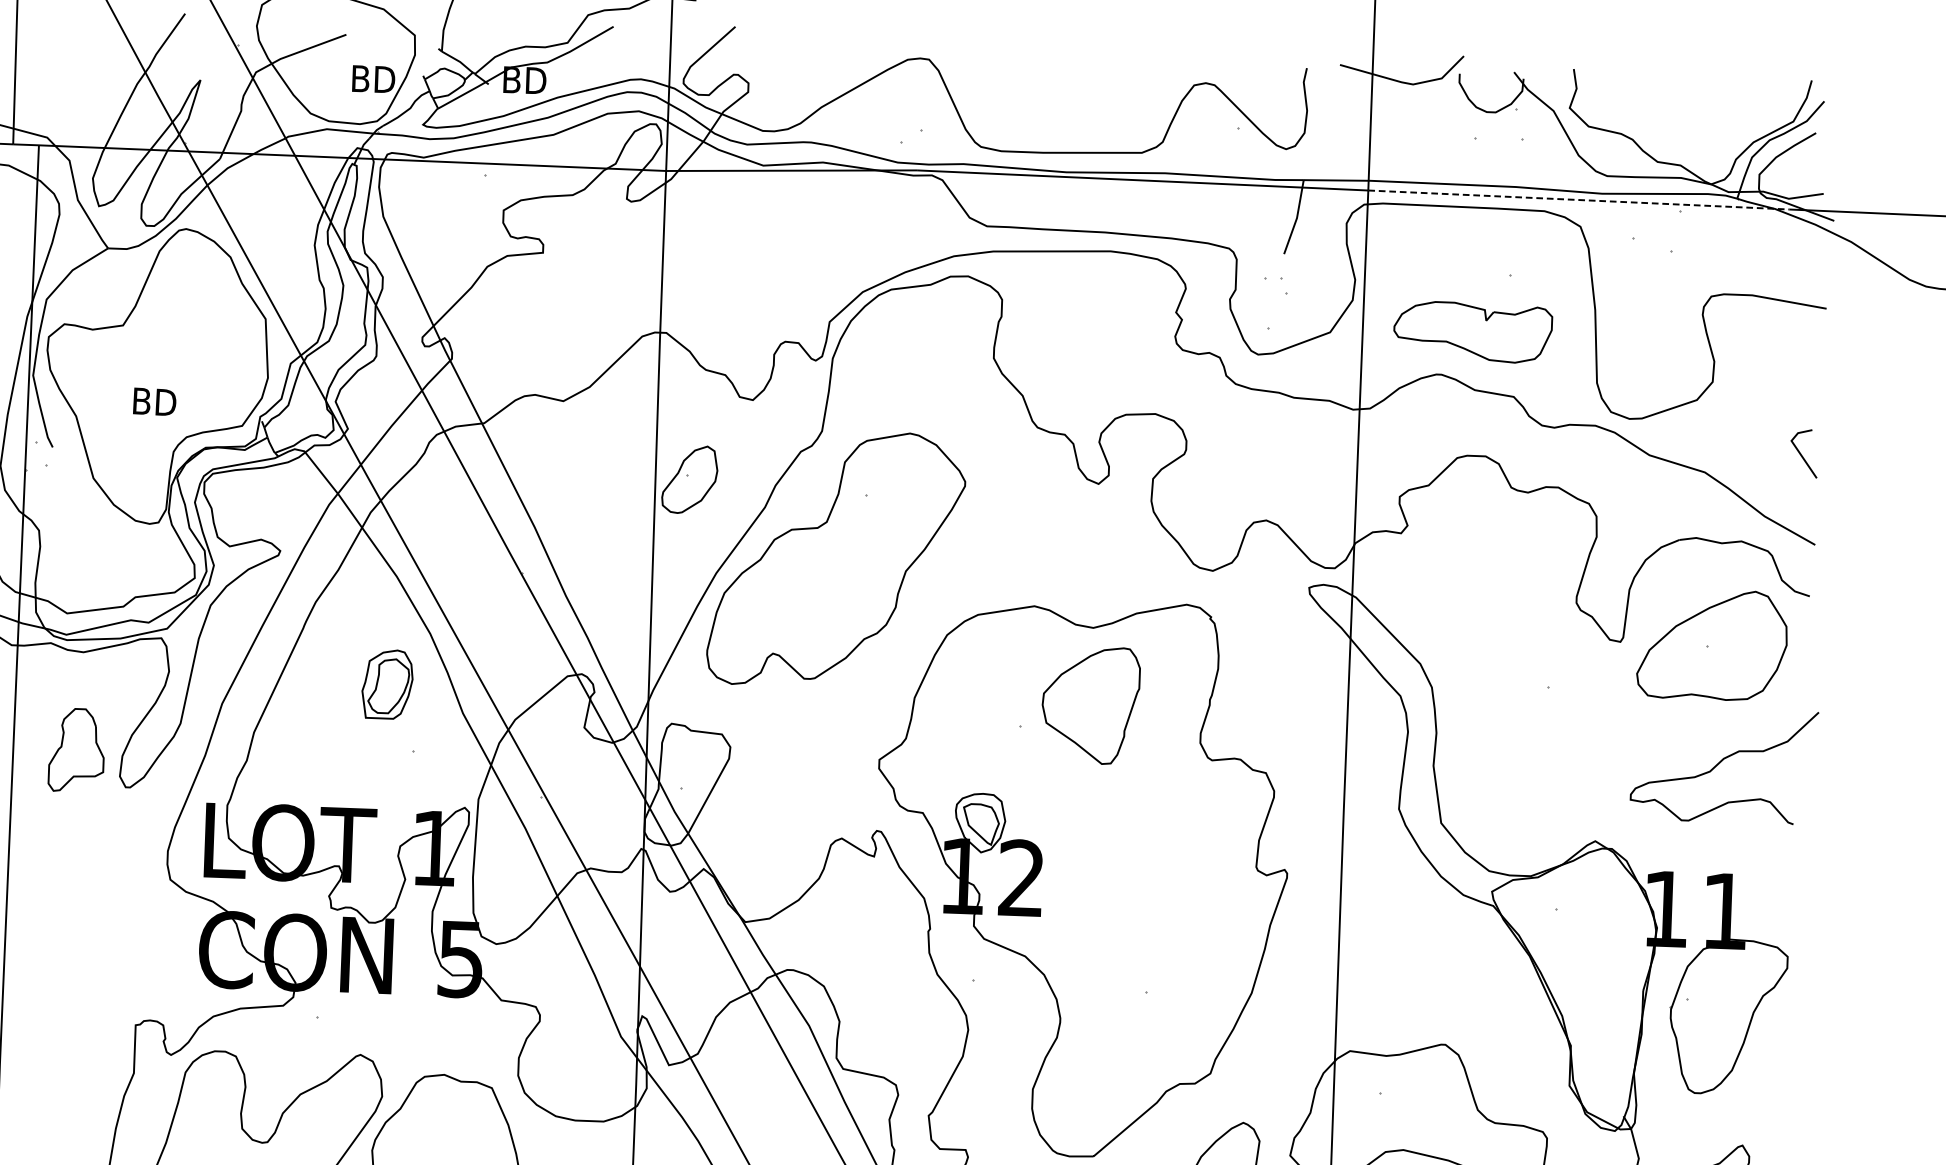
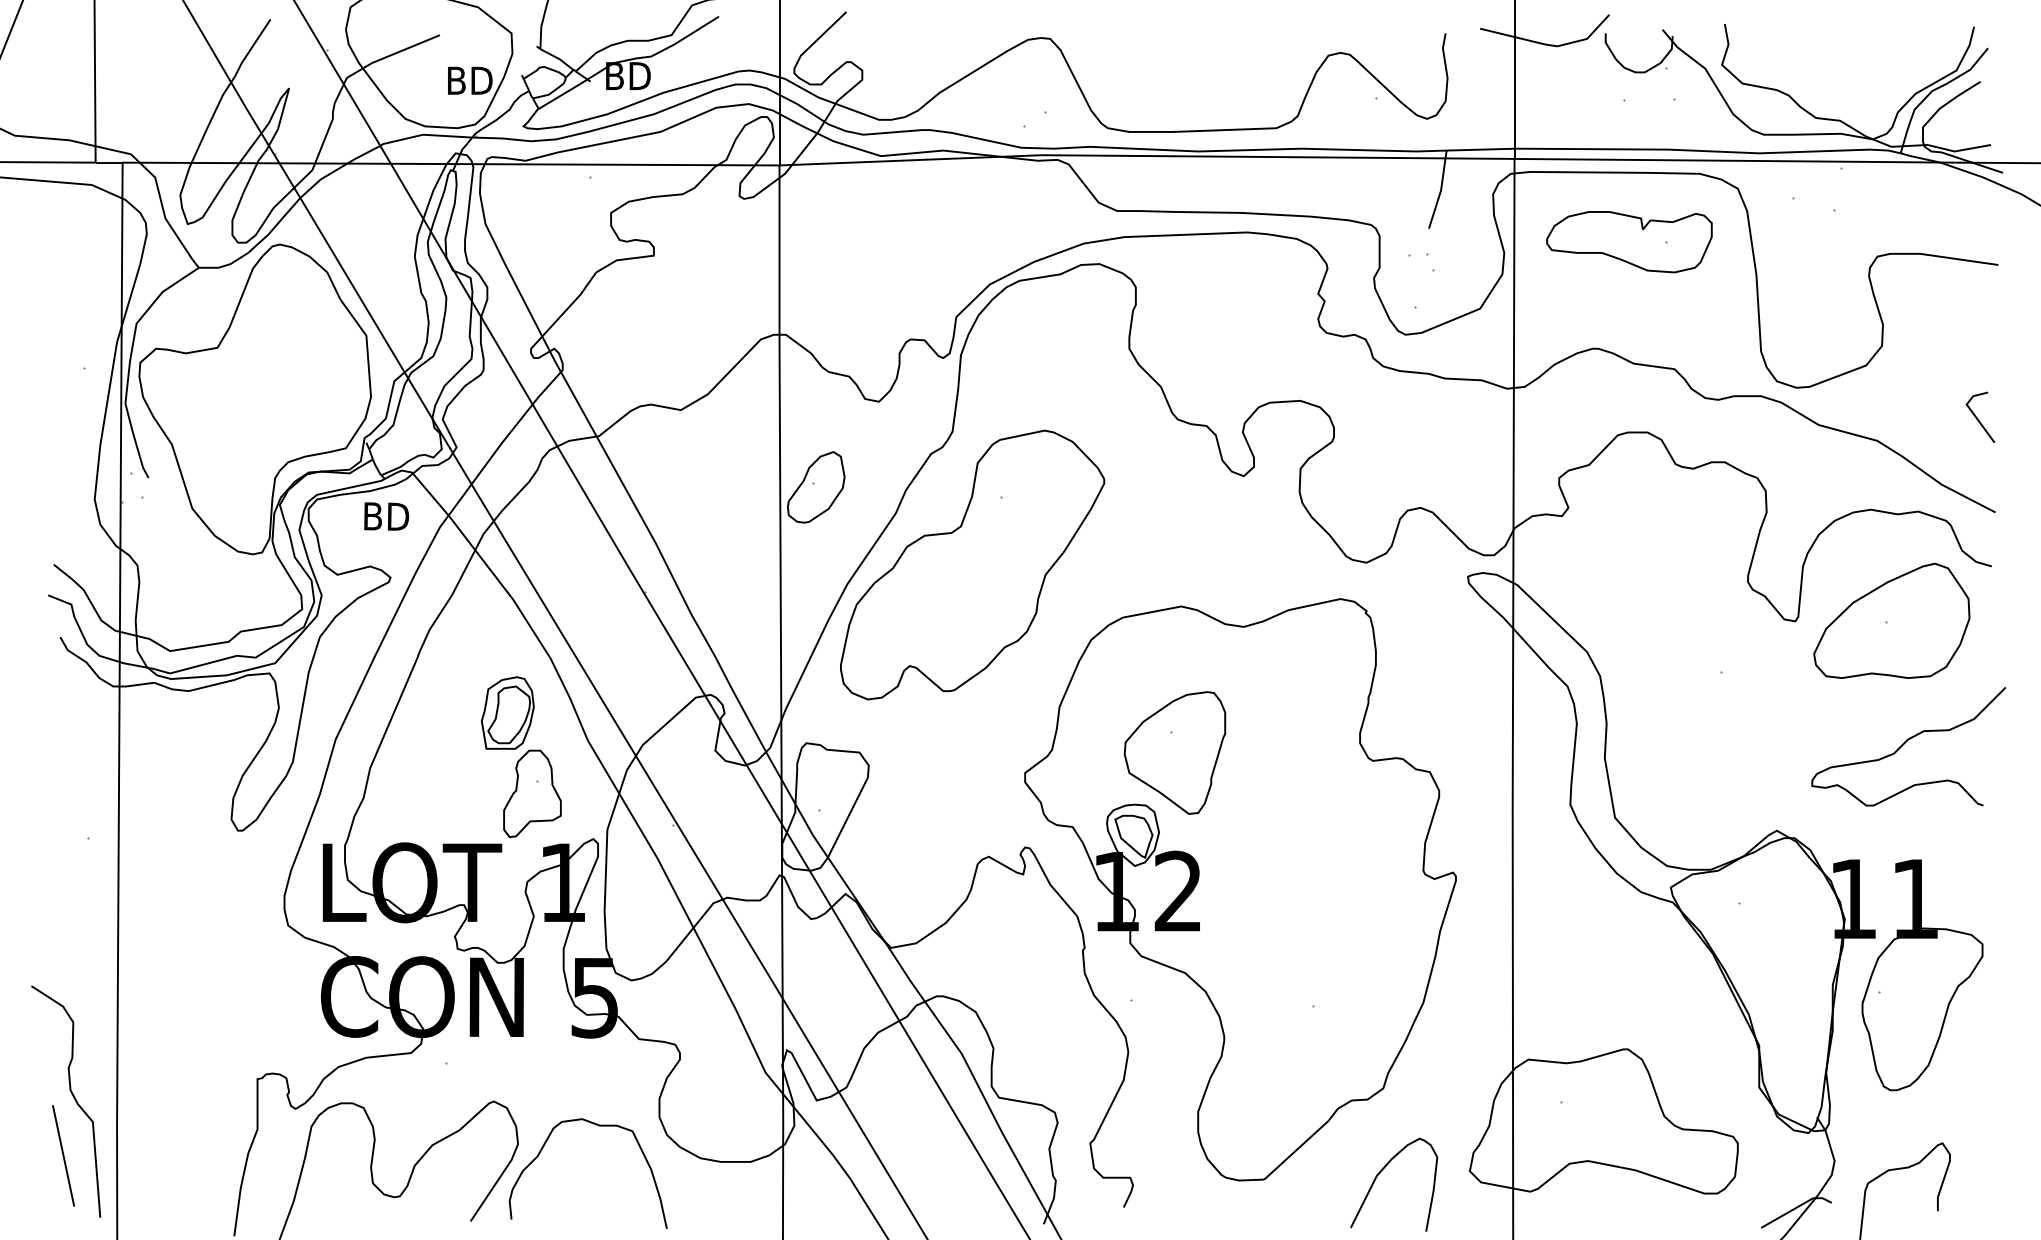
line: (1579, 199) -> (1735, 160), dashed -> solid
part: (1473, 332) -> (1629, 242), moved
text: (154, 401) -> (386, 516), moved
part: (1090, 704) -> (1174, 752), moved
part: (76, 749) -> (532, 793), moved

